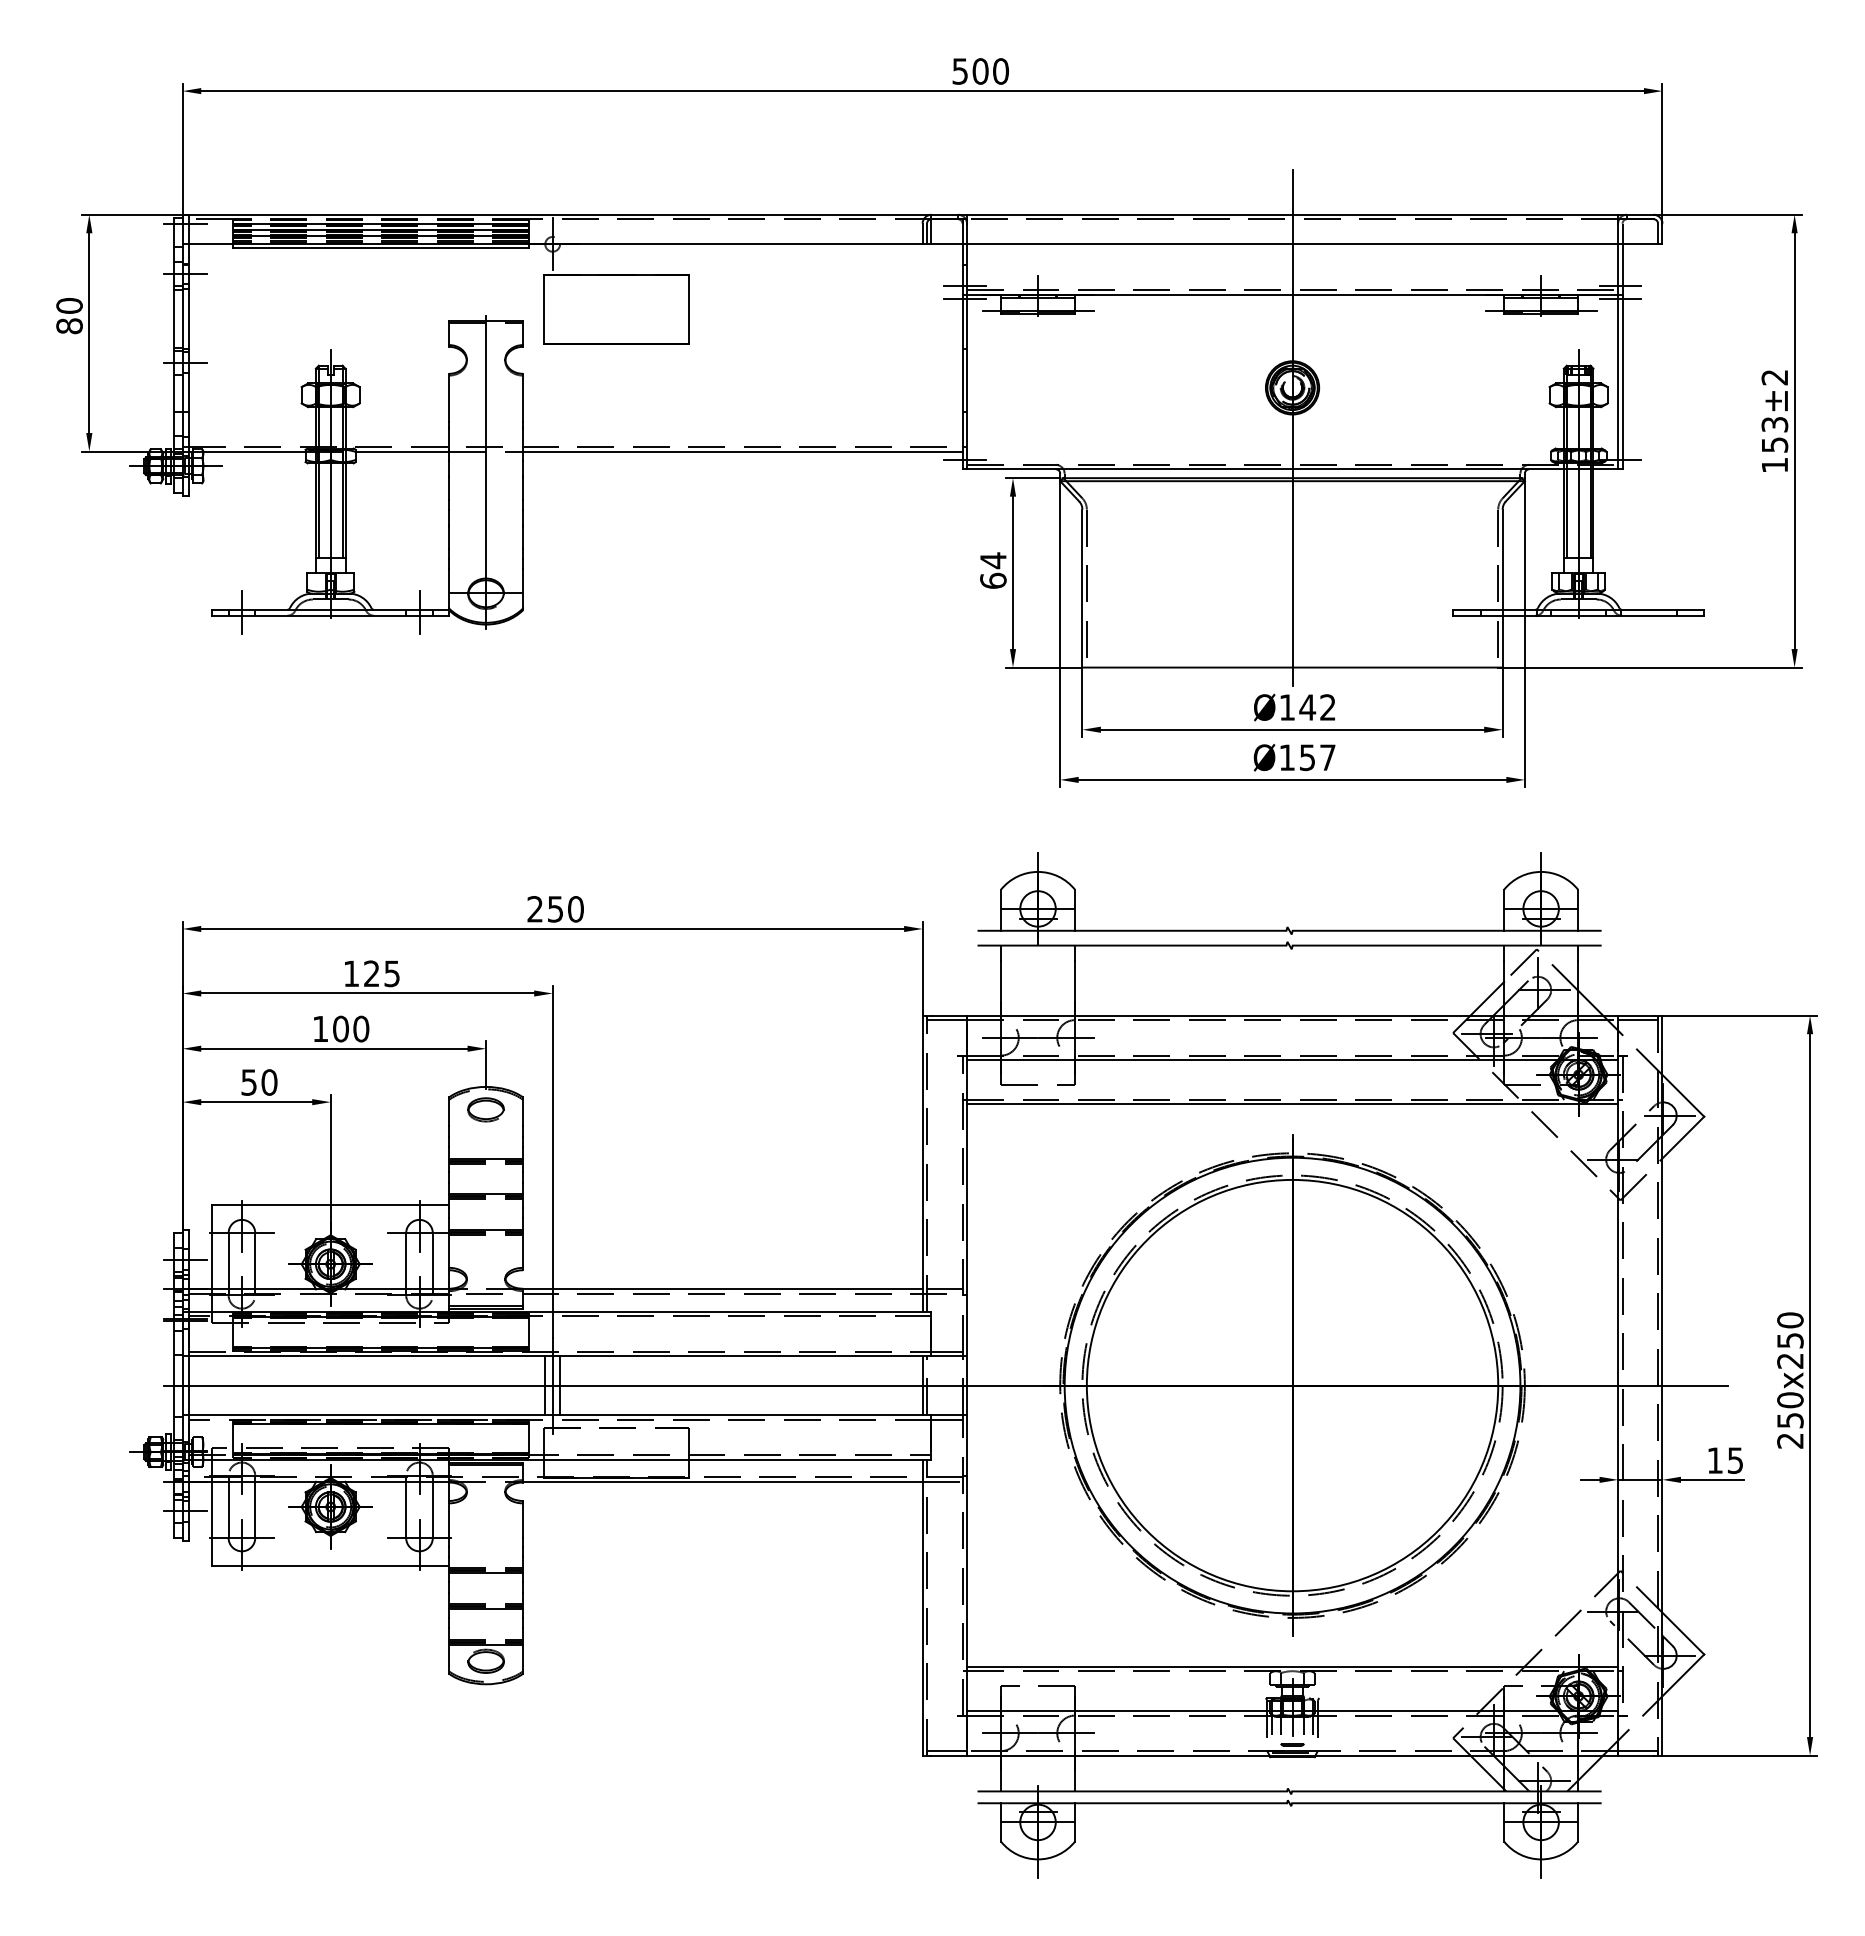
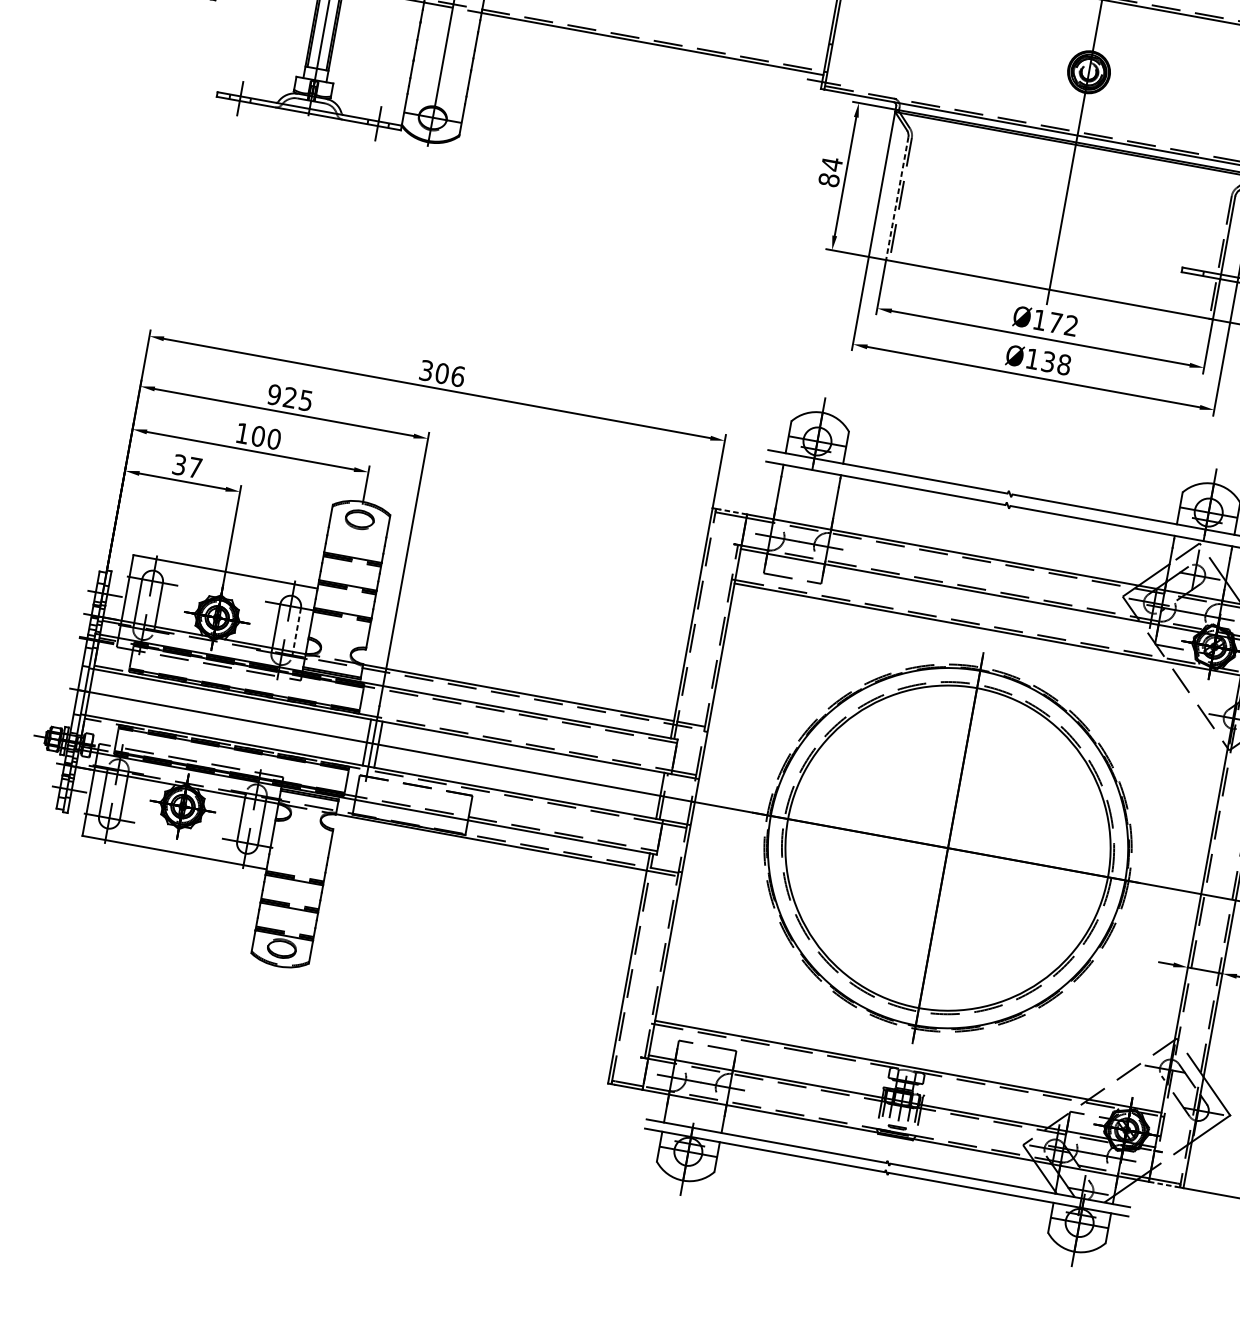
text: (993, 580) -> (829, 179), 64 -> 84
line: (1082, 589) -> (897, 199), solid -> dashed
text: (1307, 707) -> (1055, 322), 142 -> 172
text: (1317, 757) -> (1056, 363), 157 -> 138
text: (555, 909) -> (442, 373), 250 -> 306
text: (351, 973) -> (274, 394), 125 -> 925
line: (949, 1015) -> (733, 511), solid -> dashed
text: (259, 1082) -> (187, 466), 50 -> 37
line: (432, 1261) -> (296, 630), solid -> dashed
line: (1635, 1755) -> (1162, 1184), solid -> dashed

